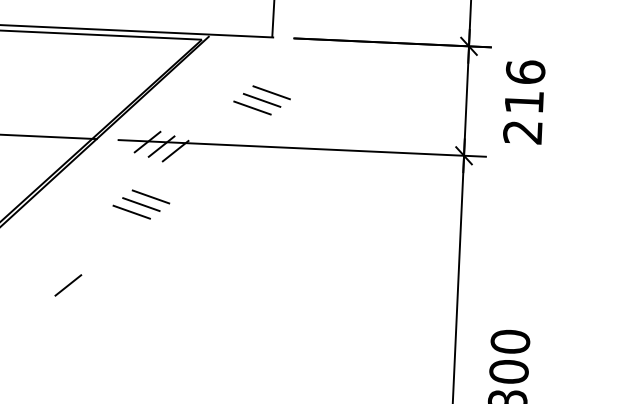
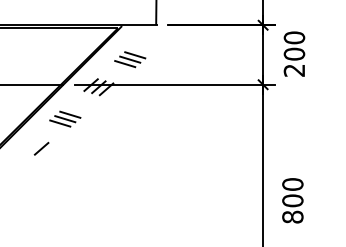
text: (525, 86) -> (294, 45), 216 -> 200
part: (262, 100) -> (130, 59), moved
part: (141, 203) -> (65, 118), moved
line: (68, 284) -> (41, 148), moved

